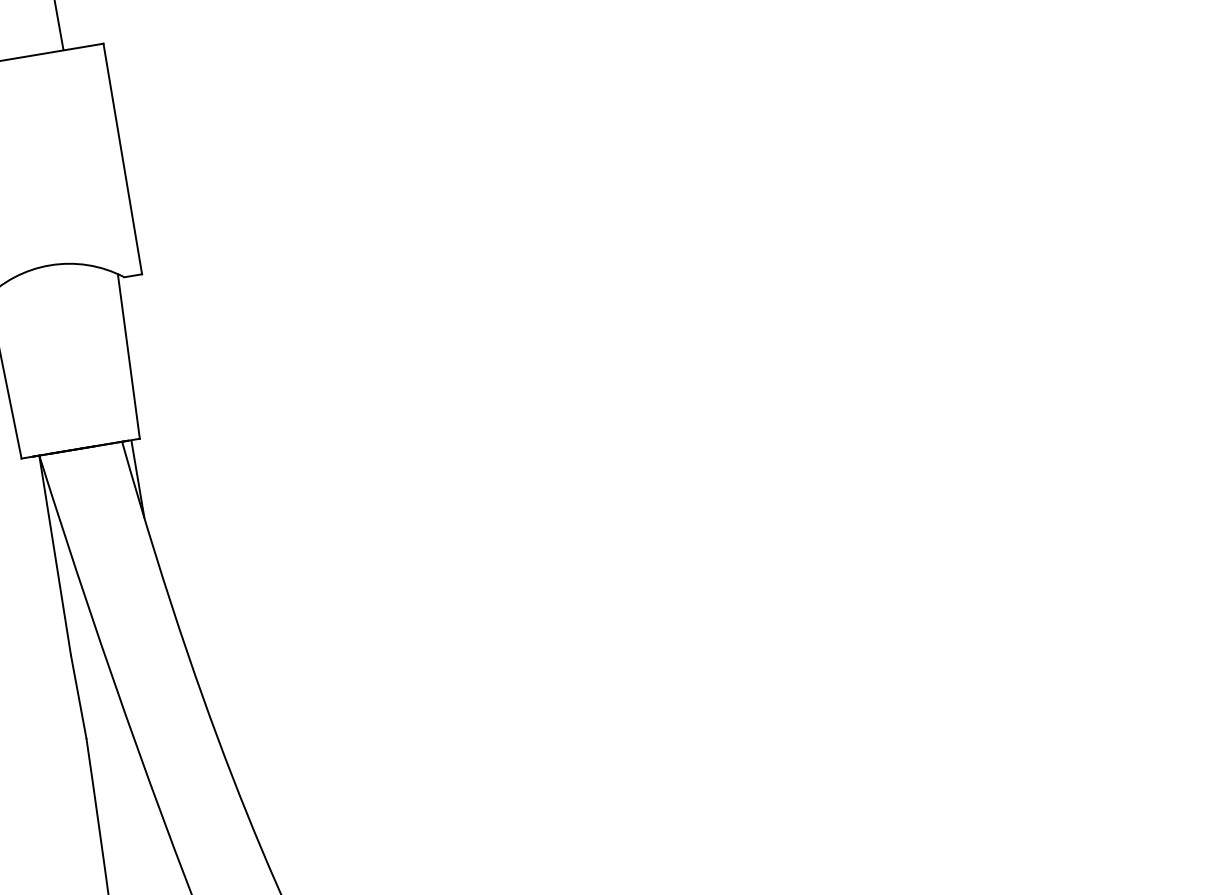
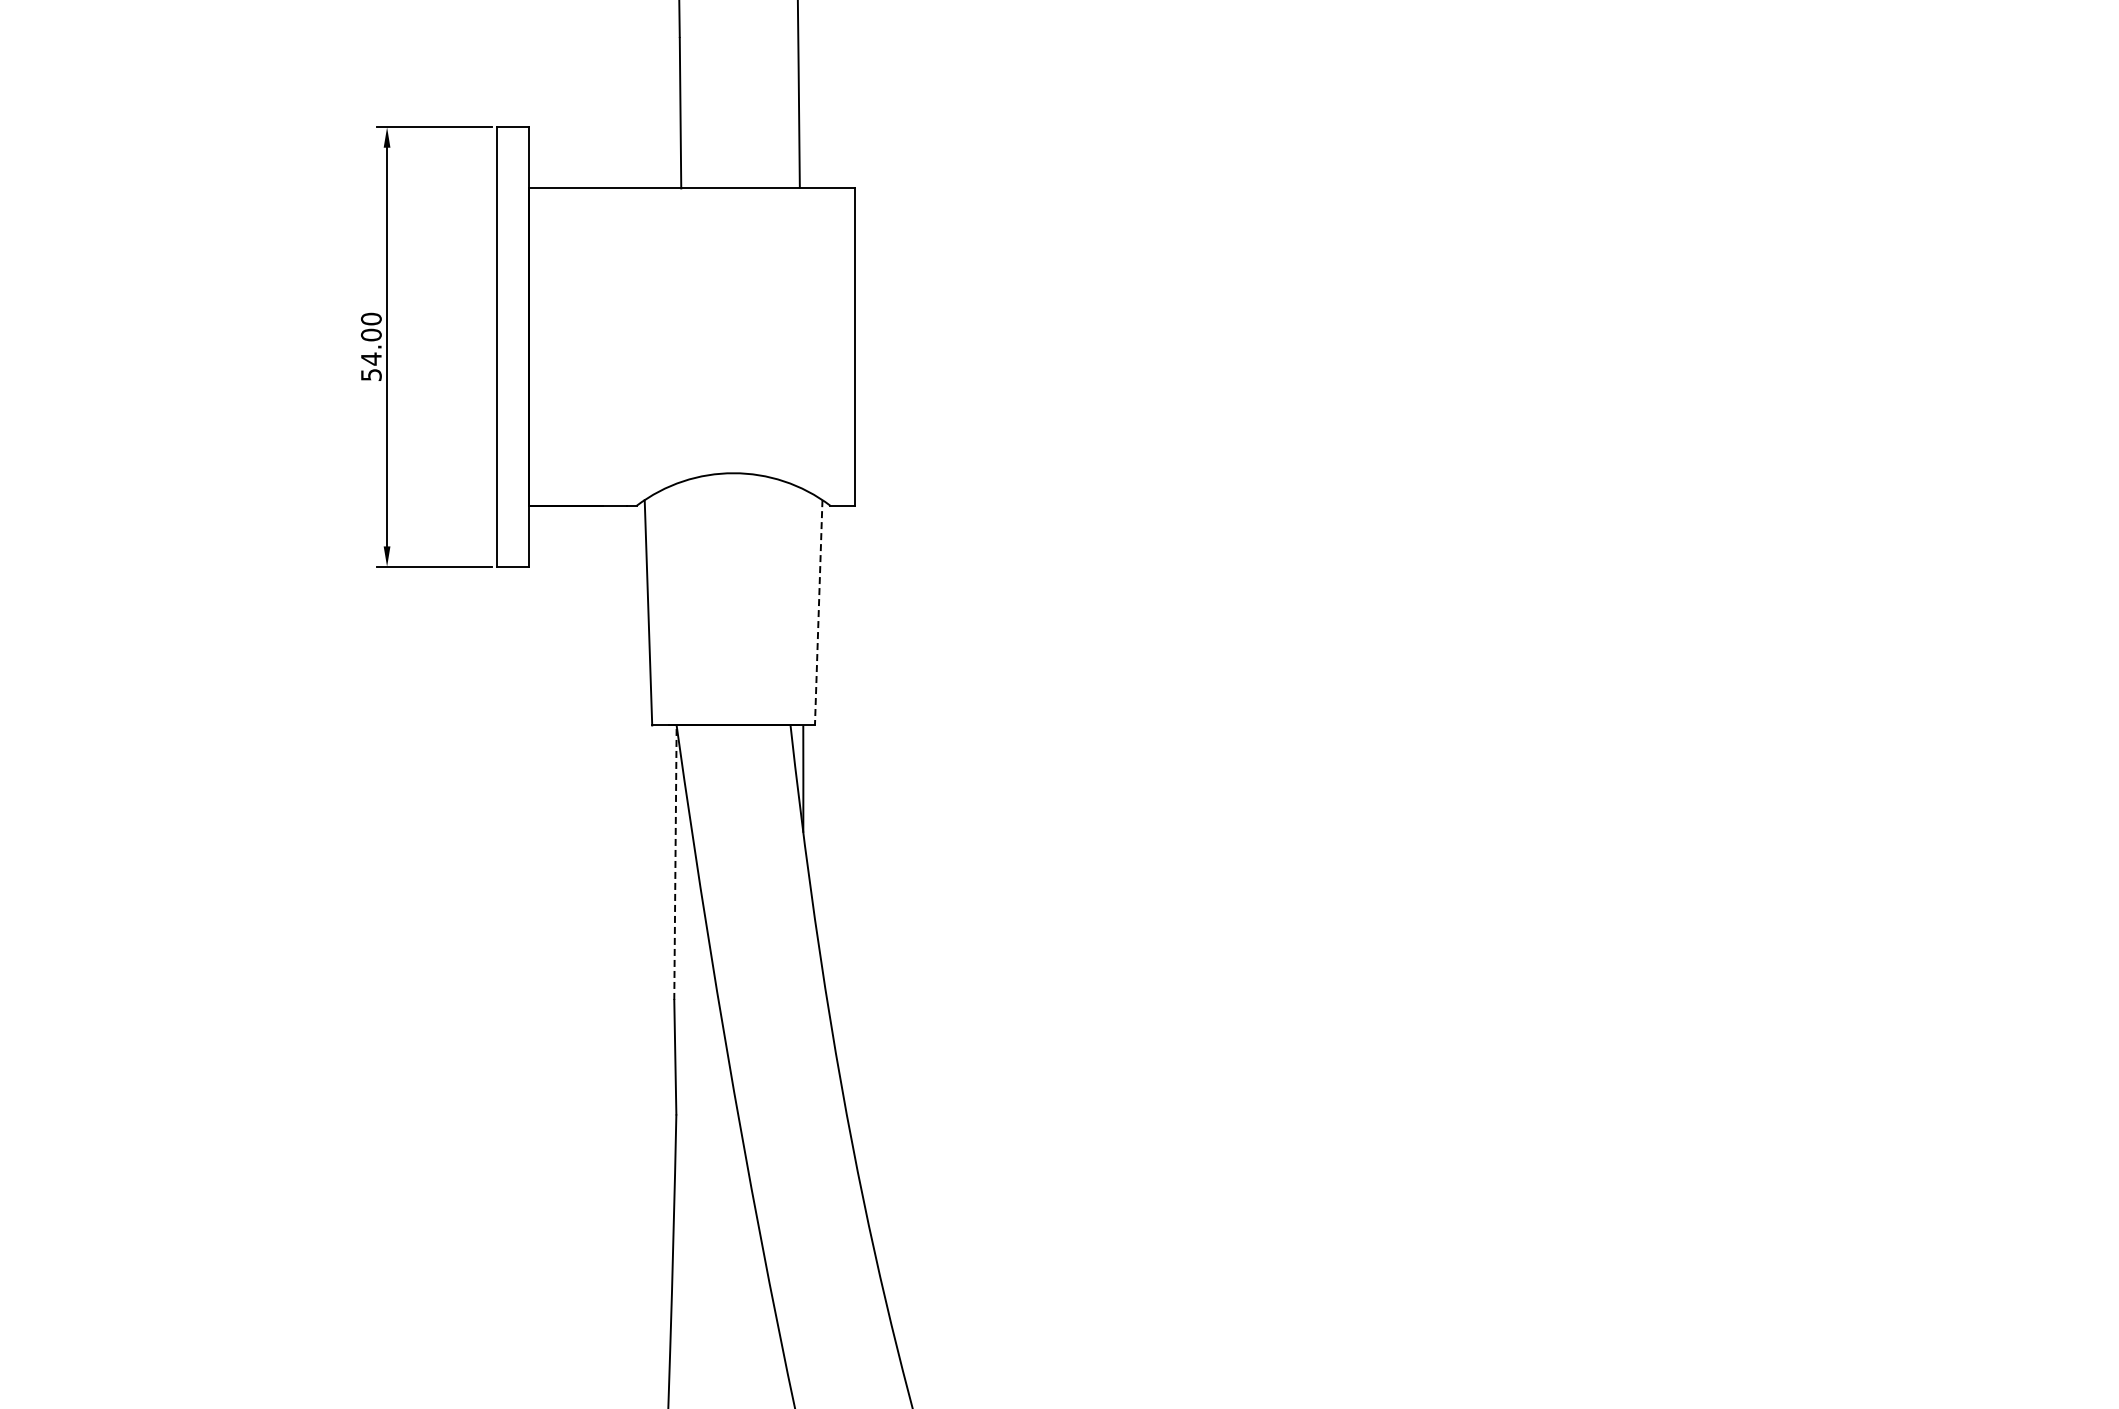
line: (128, 356) -> (818, 612), solid -> dashed
line: (55, 555) -> (675, 862), solid -> dashed

